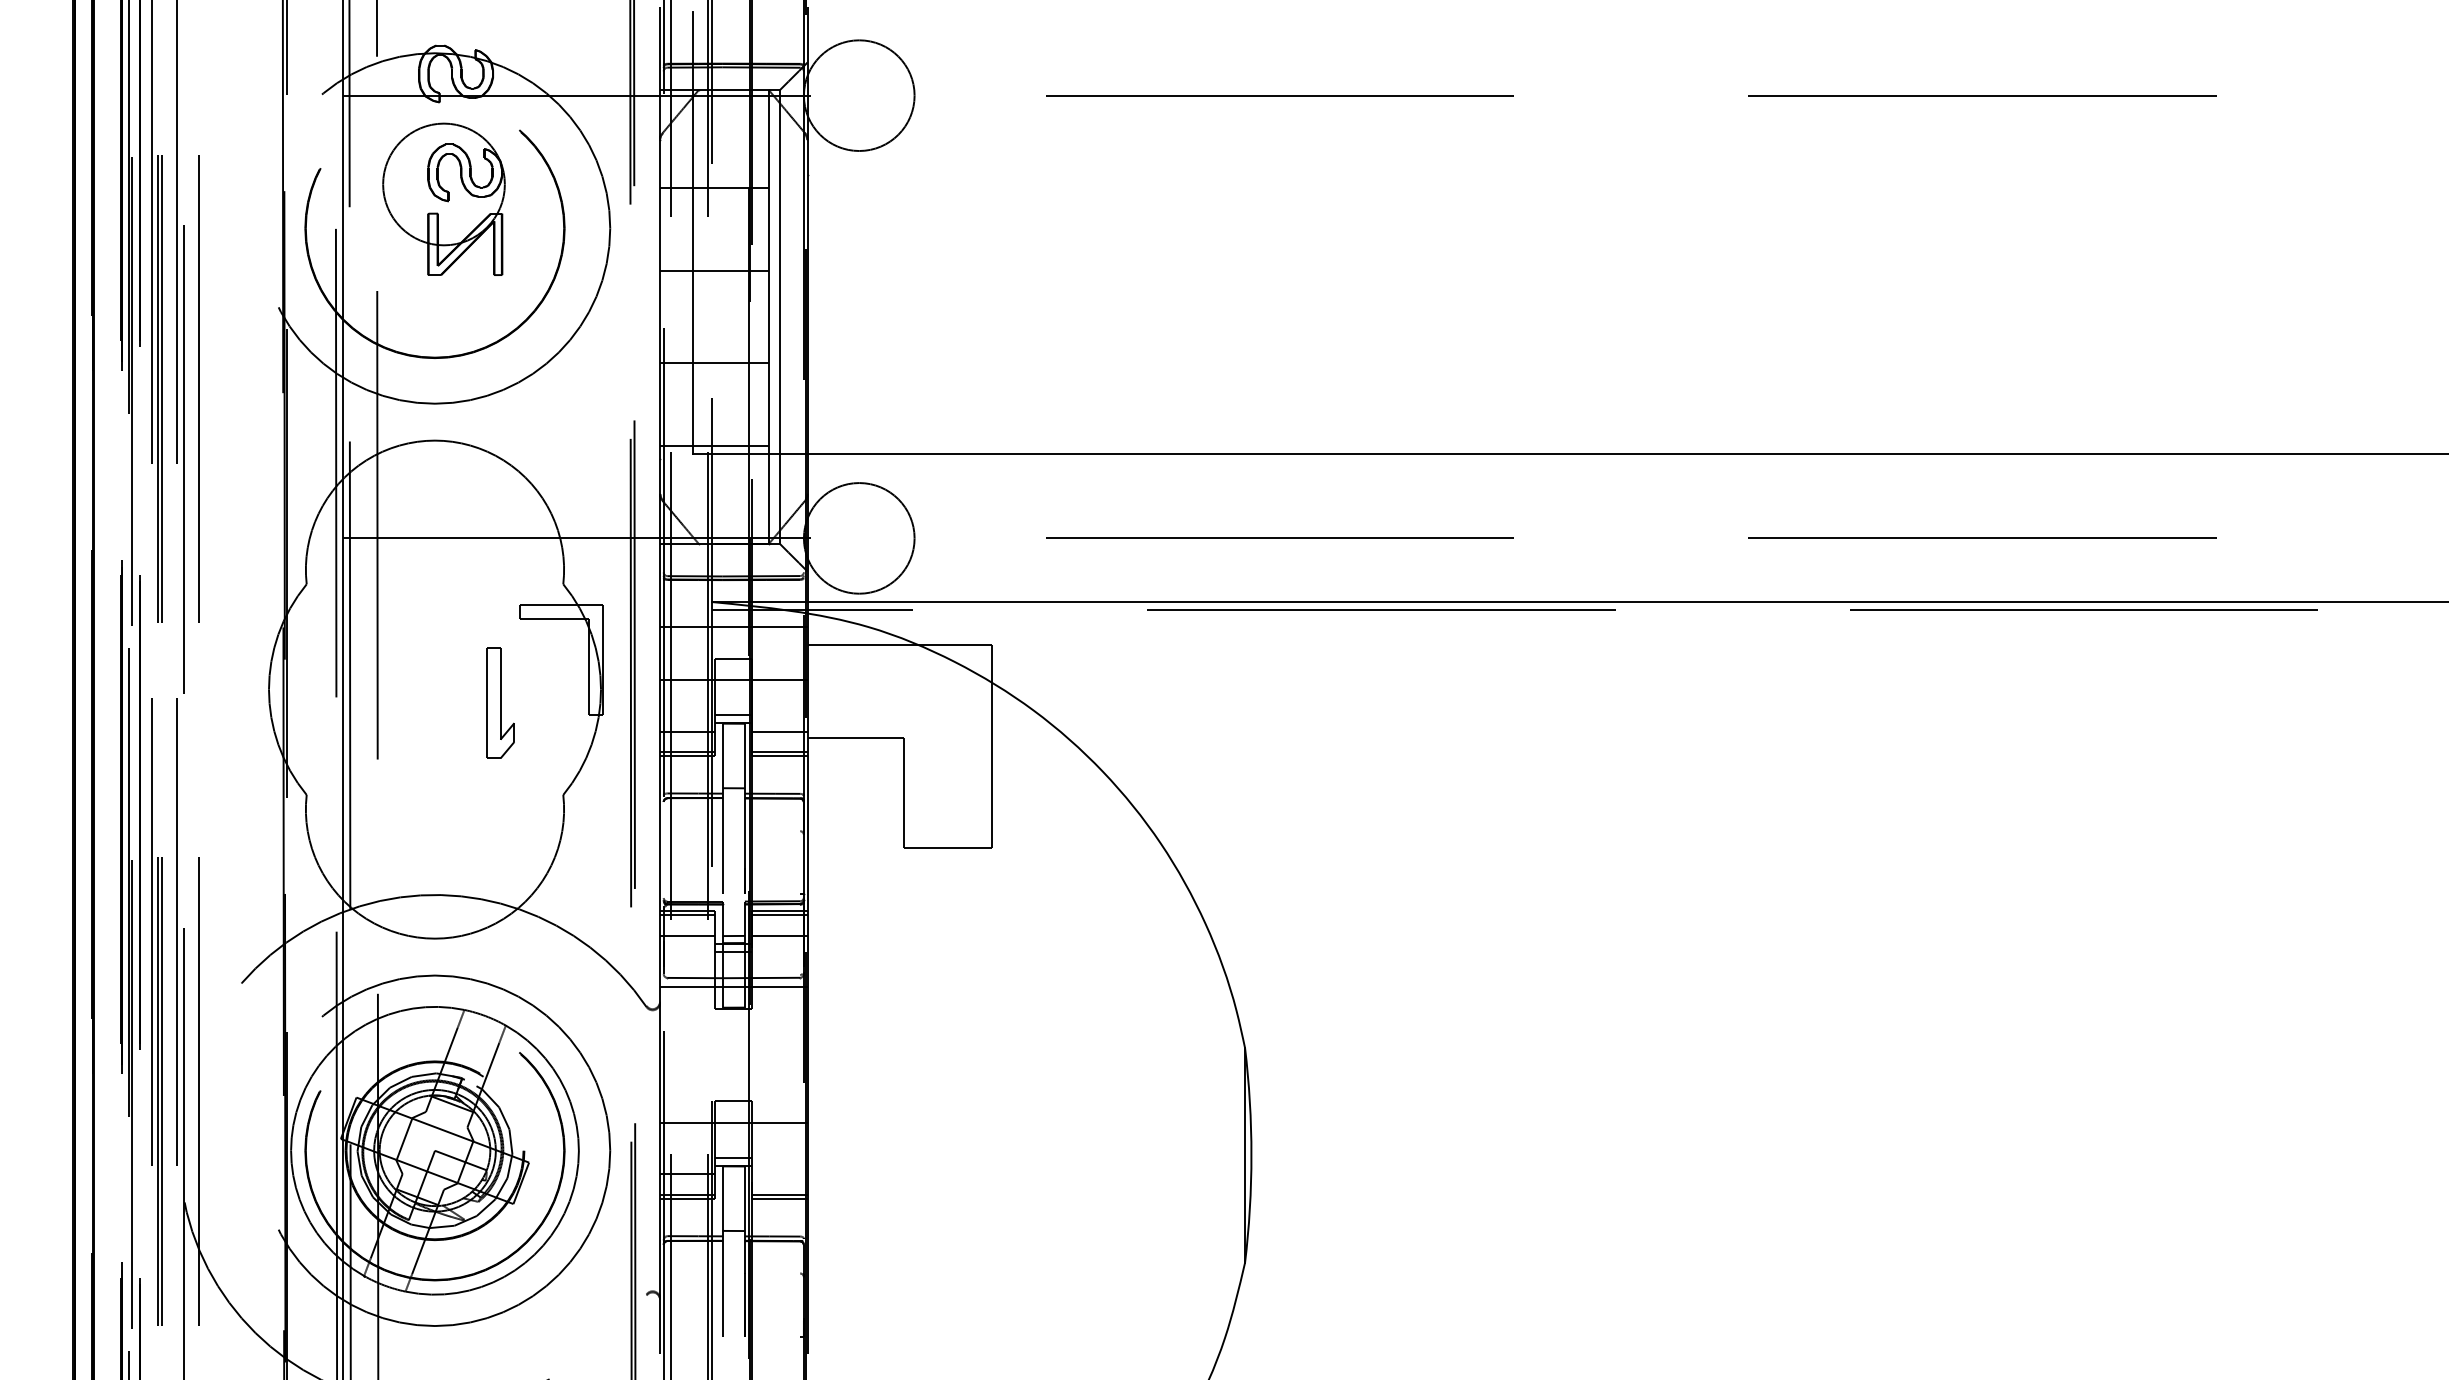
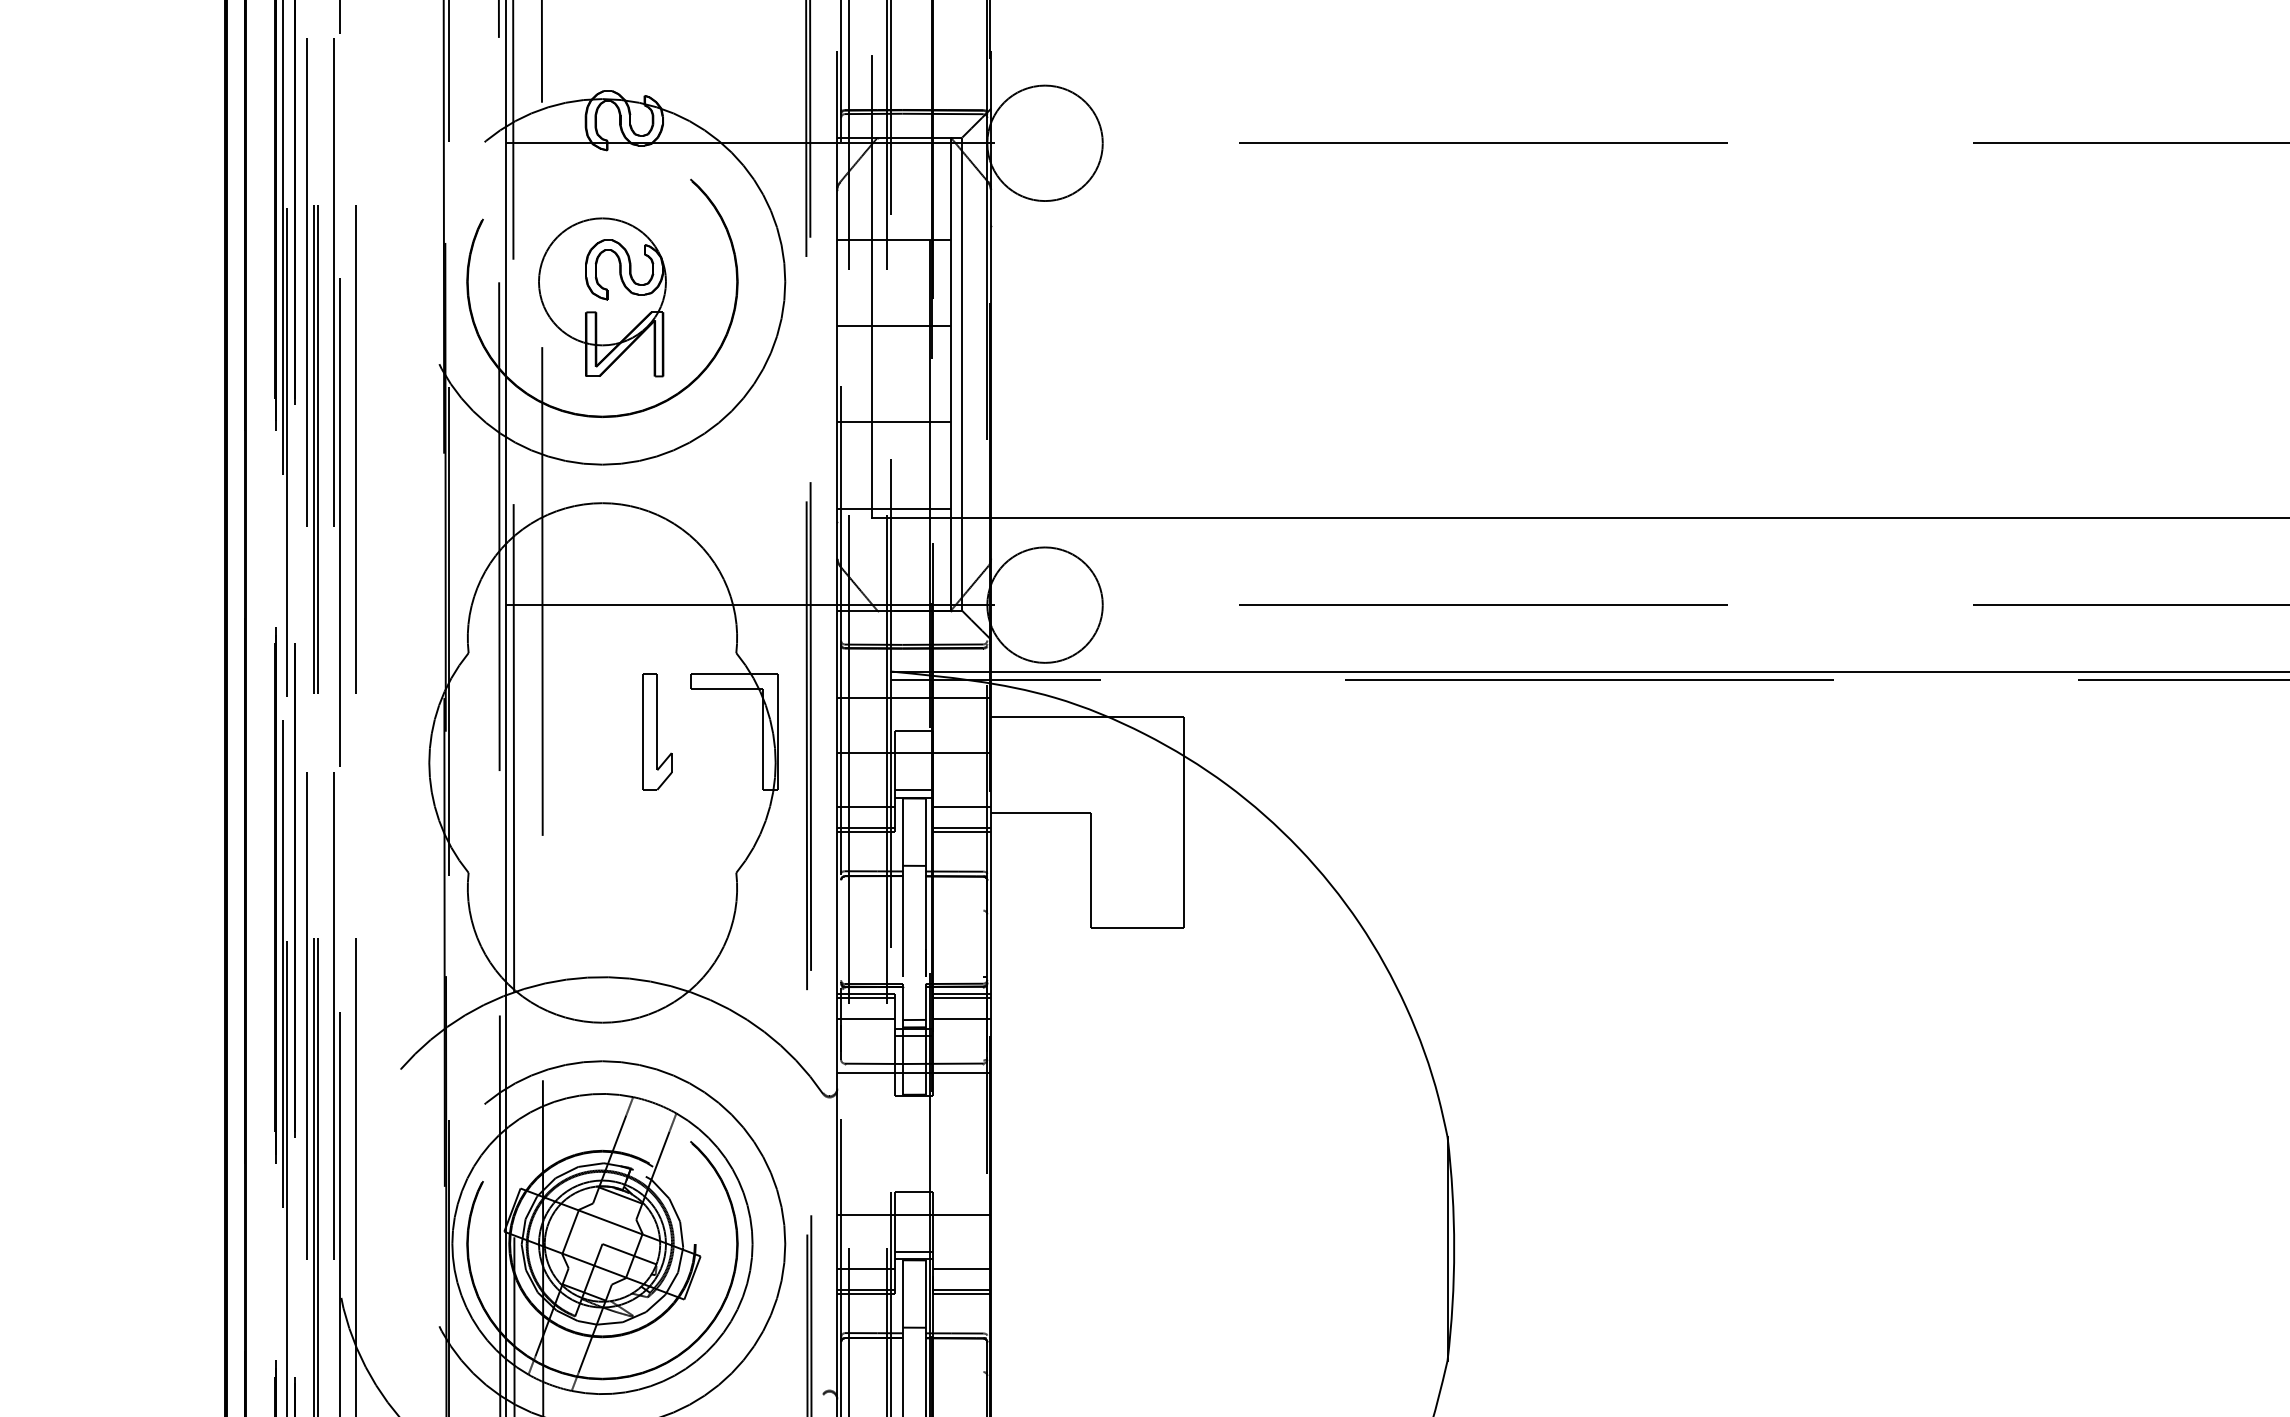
part: (443, 198) -> (601, 296), moved
part: (500, 702) -> (657, 731), moved
line: (779, 1174) -> (961, 1268), added

